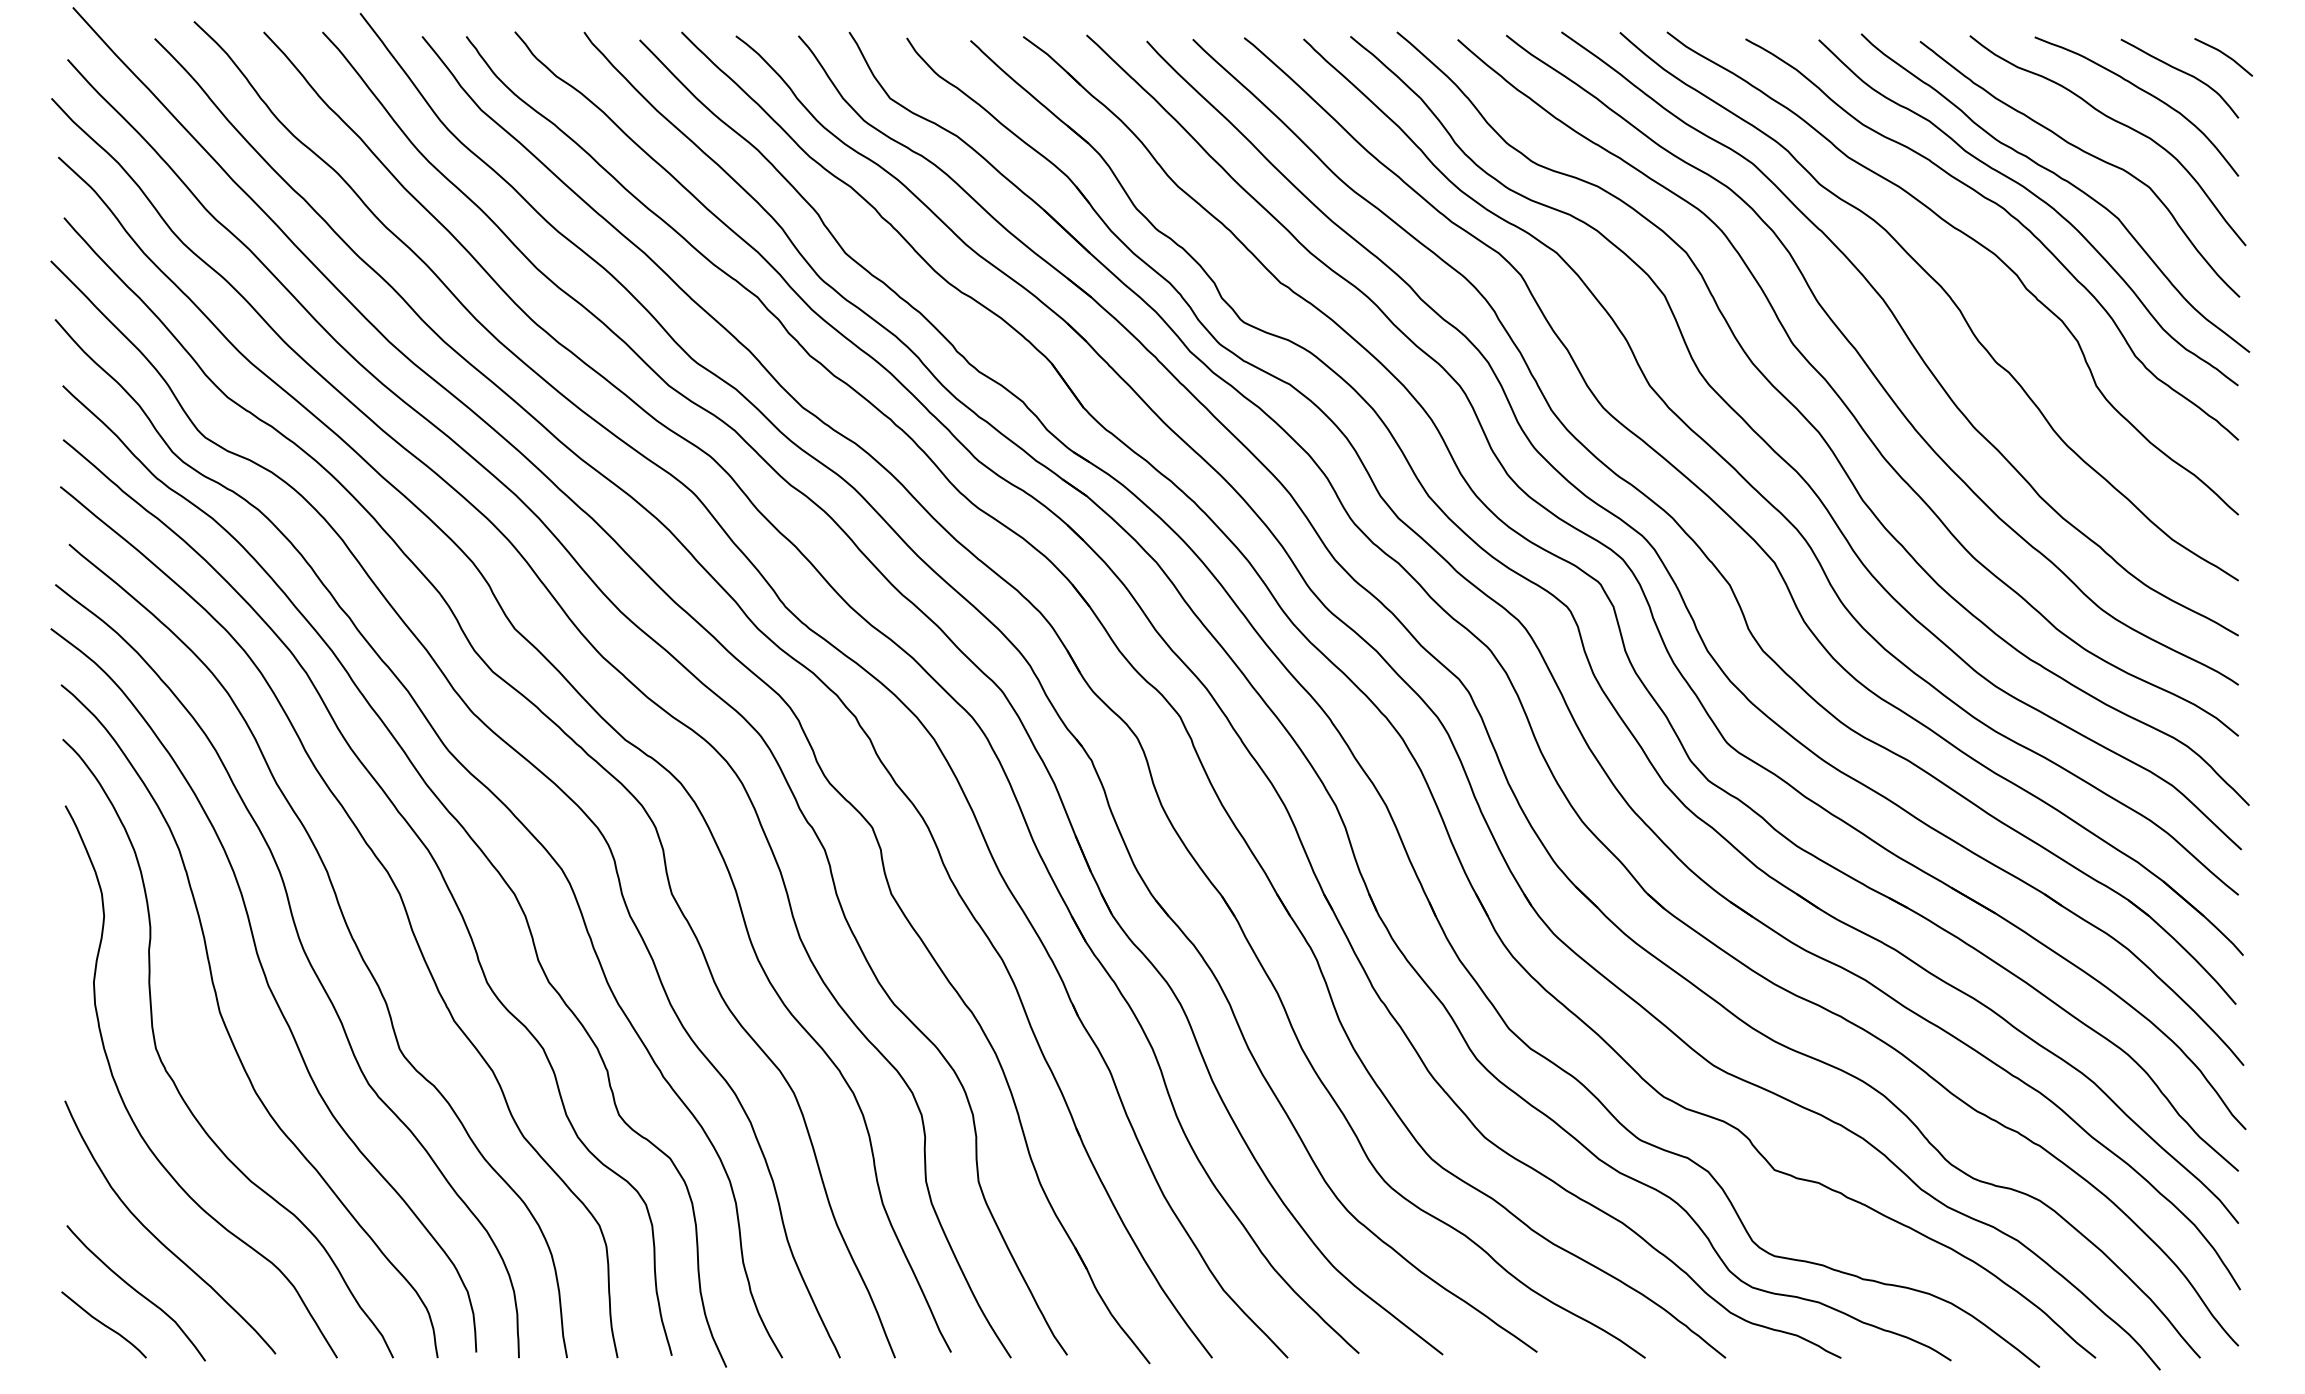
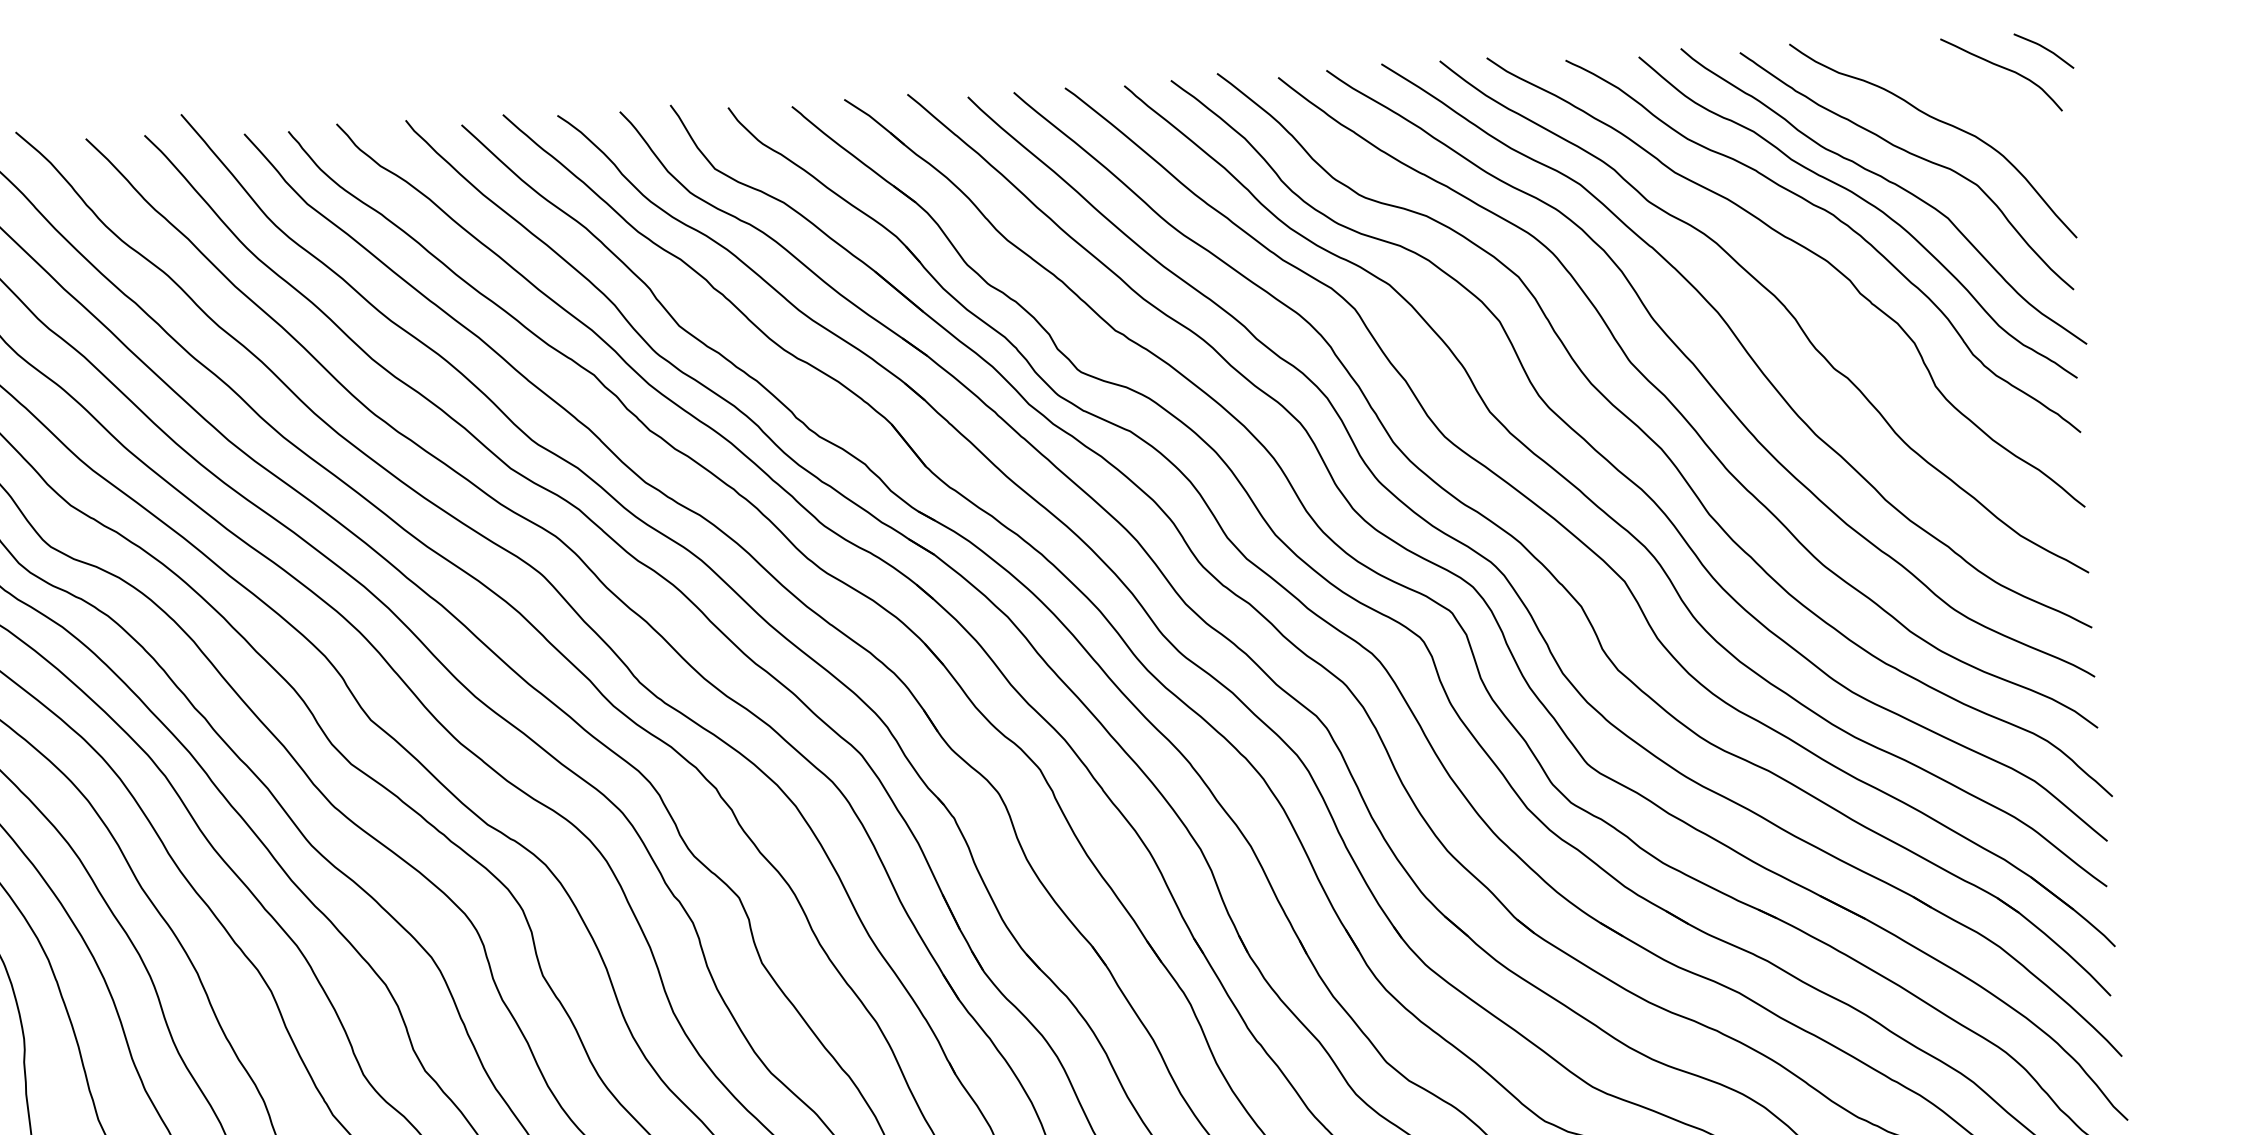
curve: (2144, 92) -> (1966, 90), removed

